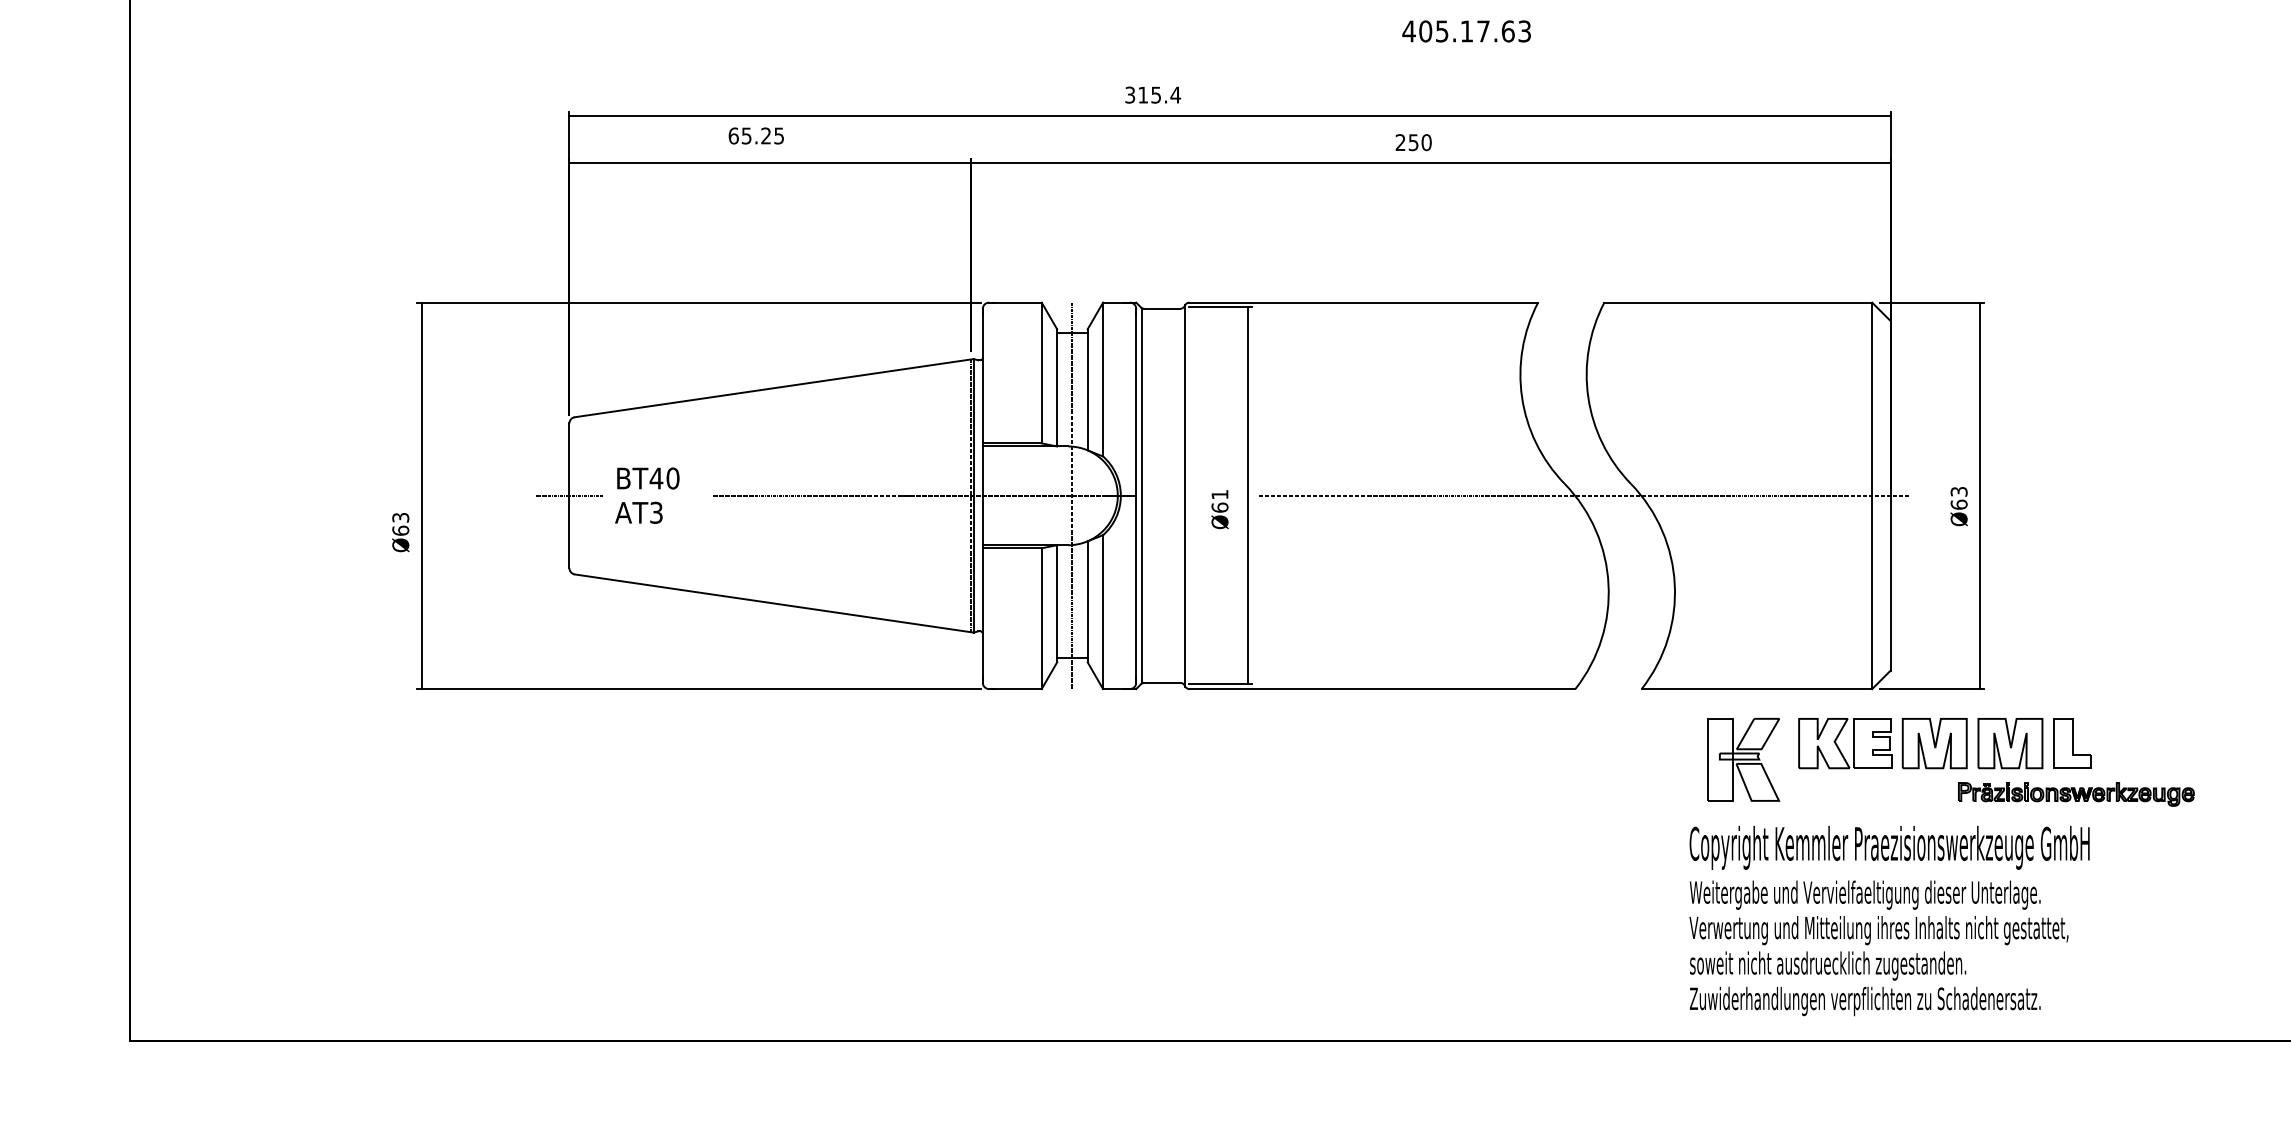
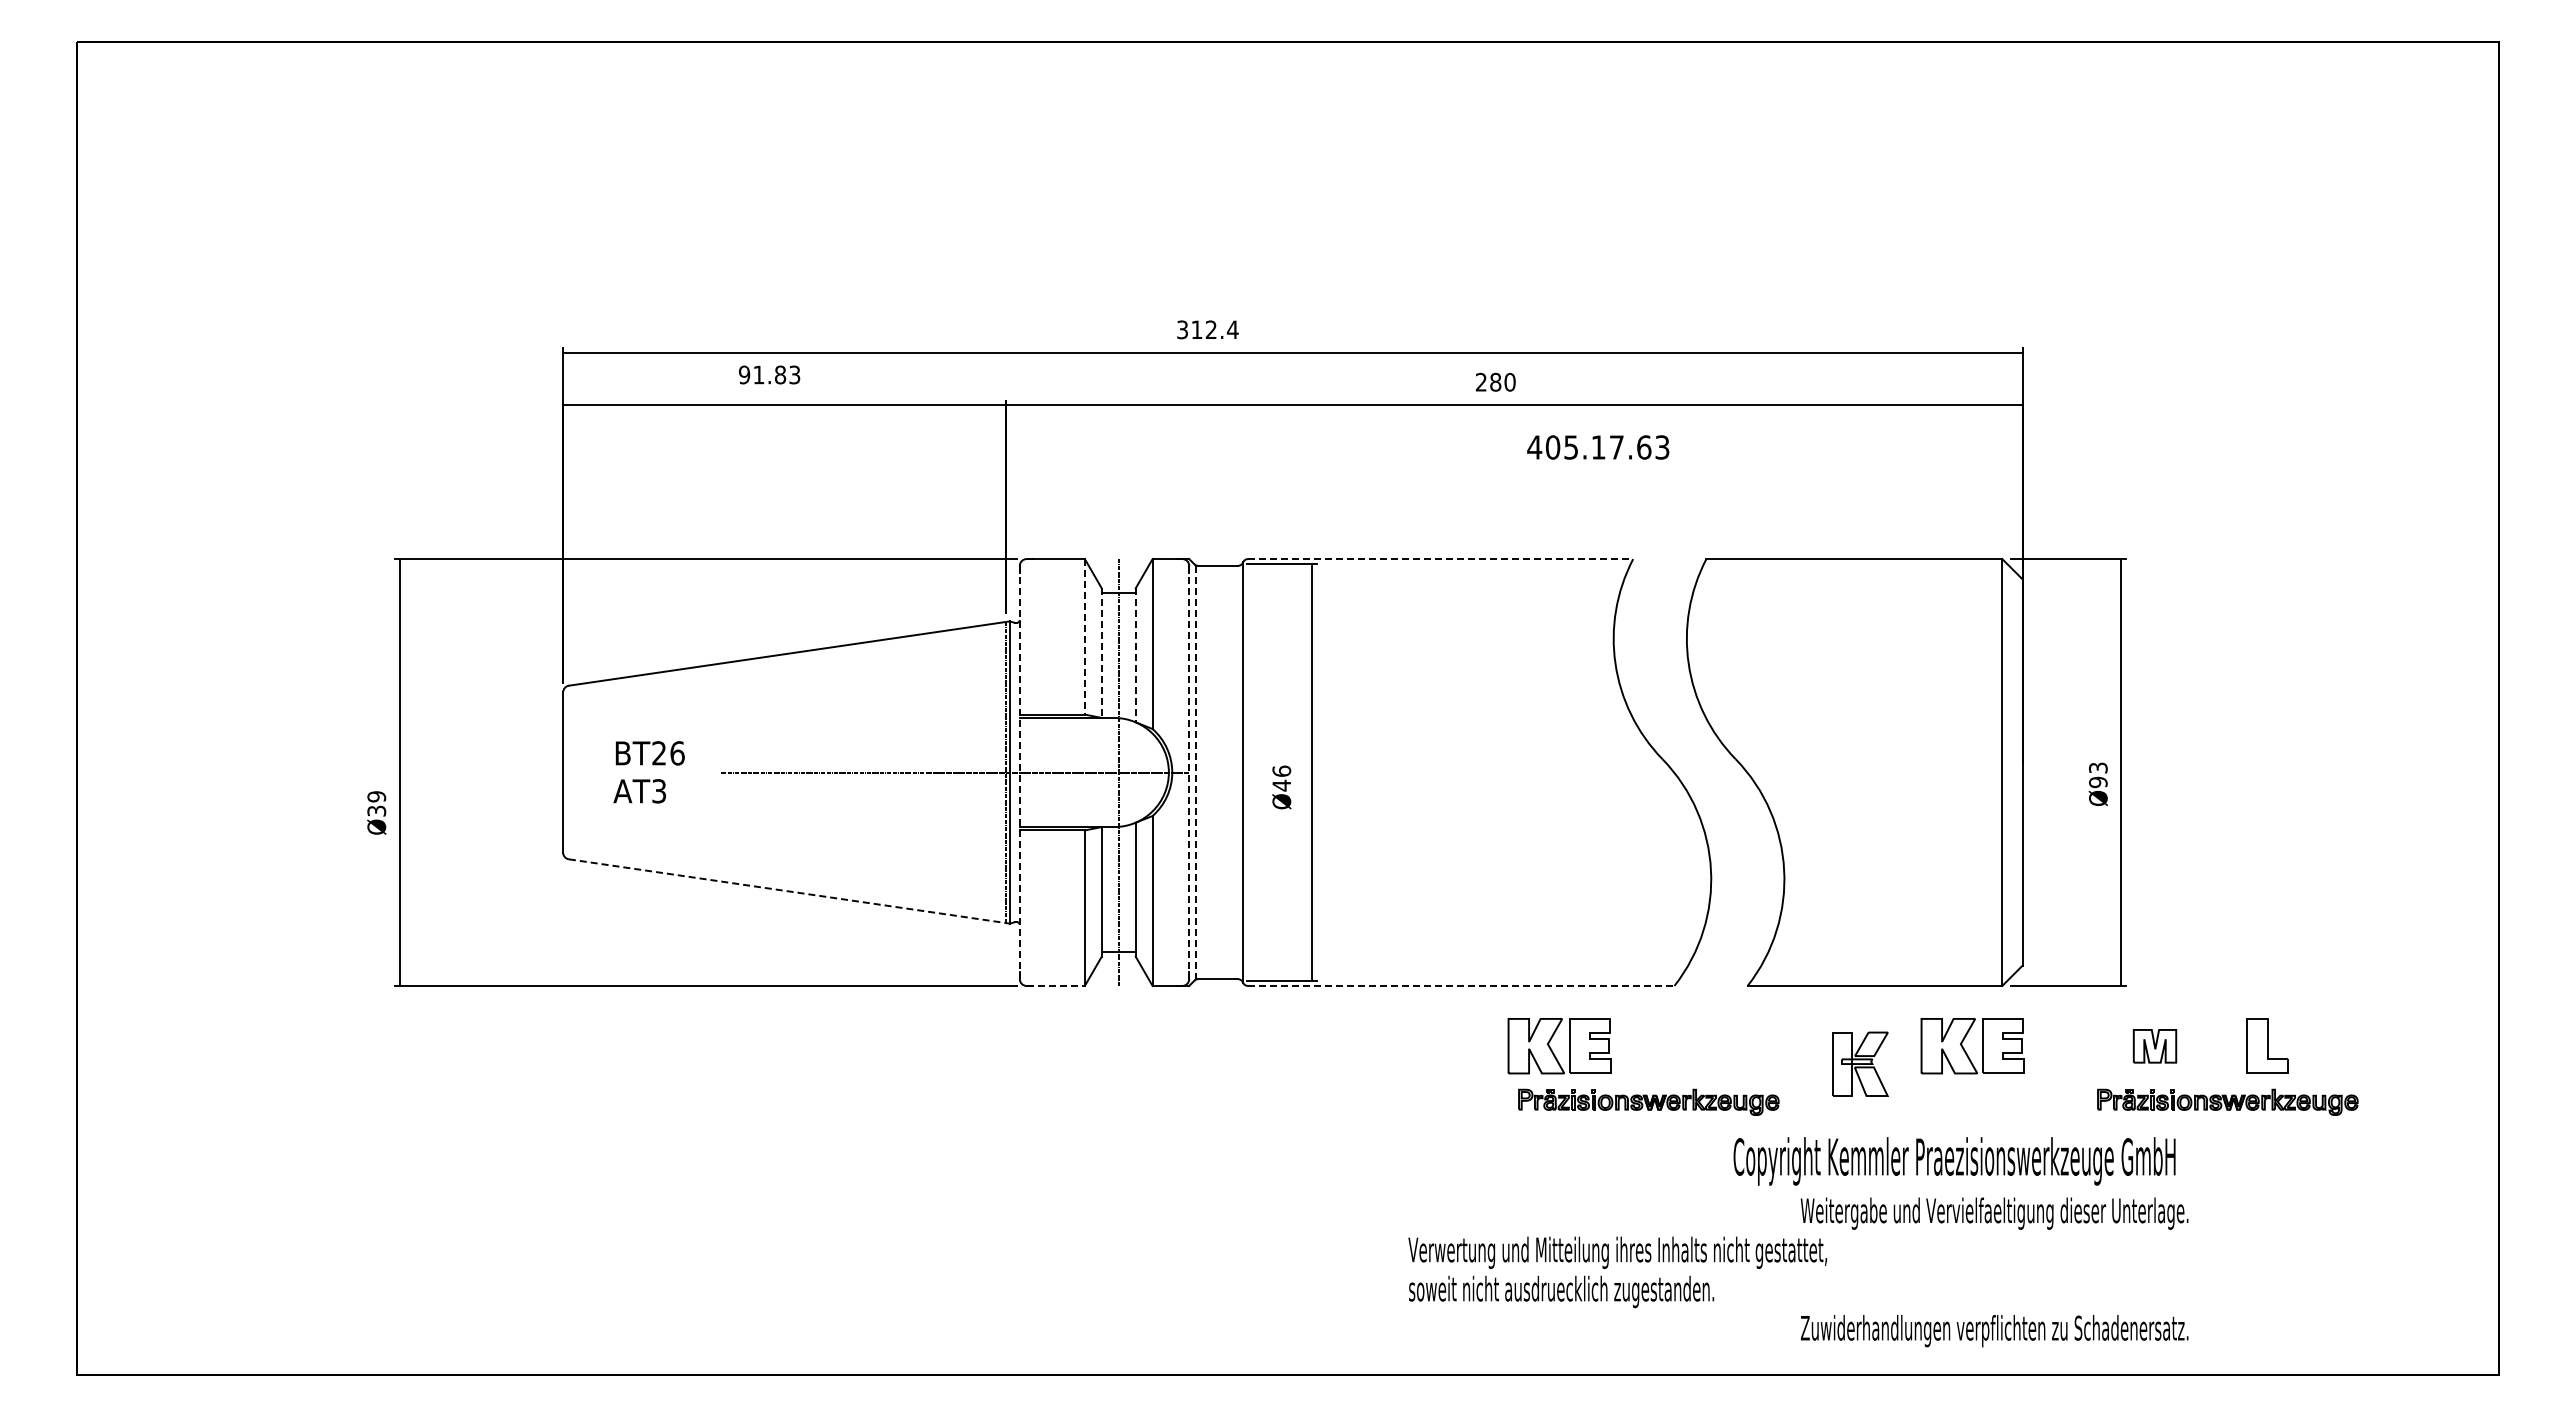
text: (1466, 31) -> (1598, 447), moved
text: (1155, 94) -> (1210, 329), 315.4 -> 312.4
text: (756, 135) -> (769, 374), 65.25 -> 91.83
text: (1413, 141) -> (1495, 381), 250 -> 280
line: (1363, 303) -> (1440, 559), solid -> dashed
line: (1041, 372) -> (1084, 636), solid -> dashed
line: (1056, 388) -> (1101, 653), solid -> dashed
line: (1087, 389) -> (1135, 655), solid -> dashed
text: (663, 478) -> (667, 753), BT40 -> BT26
line: (568, 495) -> (562, 772), removed
line: (982, 495) -> (1019, 772), solid -> dashed
line: (1136, 495) -> (1189, 772), solid -> dashed
line: (1141, 495) -> (1195, 772), solid -> dashed
line: (1583, 495) -> (1683, 772), removed
text: (1219, 501) -> (1281, 778), Ø61 -> Ø46
text: (1959, 504) -> (2098, 782), Ø63 -> Ø93
text: (400, 523) -> (376, 803), Ø63 -> Ø39
line: (774, 603) -> (789, 891), solid -> dashed
line: (1016, 688) -> (1056, 985), solid -> dashed
line: (1382, 688) -> (1461, 985), solid -> dashed
part: (2072, 742) -> (2267, 1045), moved
part: (1934, 743) -> (2071, 1046), removed
part: (2009, 743) -> (2154, 1046), size x0.6
part: (1465, 748) -> (1553, 1051), added
part: (1743, 760) -> (1860, 1064), size x0.7
part: (1551, 793) -> (1648, 1101), added
text: (1889, 847) -> (1954, 1161), moved
text: (1878, 948) -> (1617, 1272), moved

